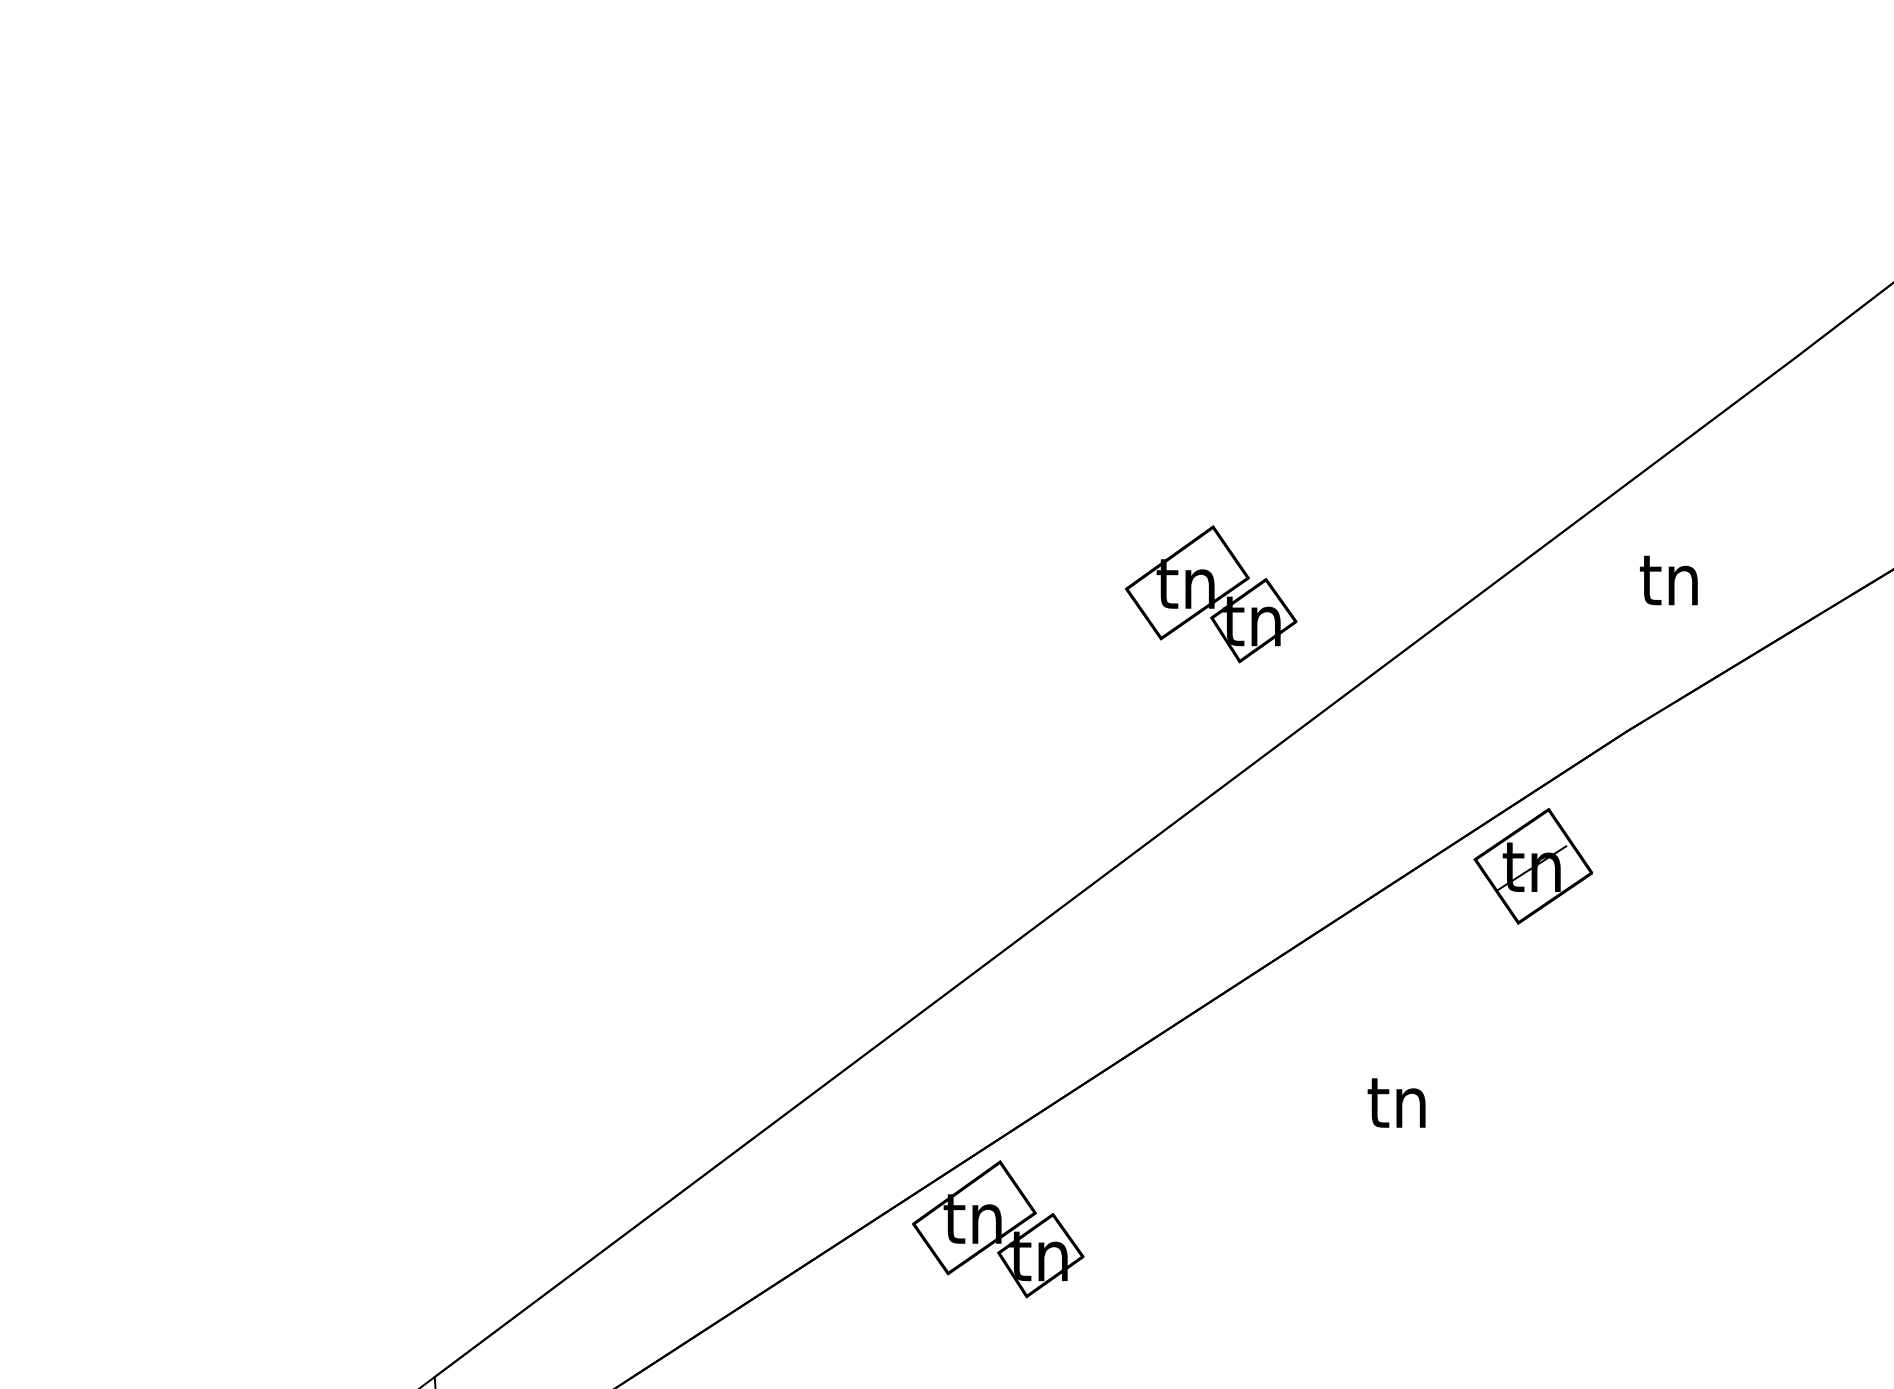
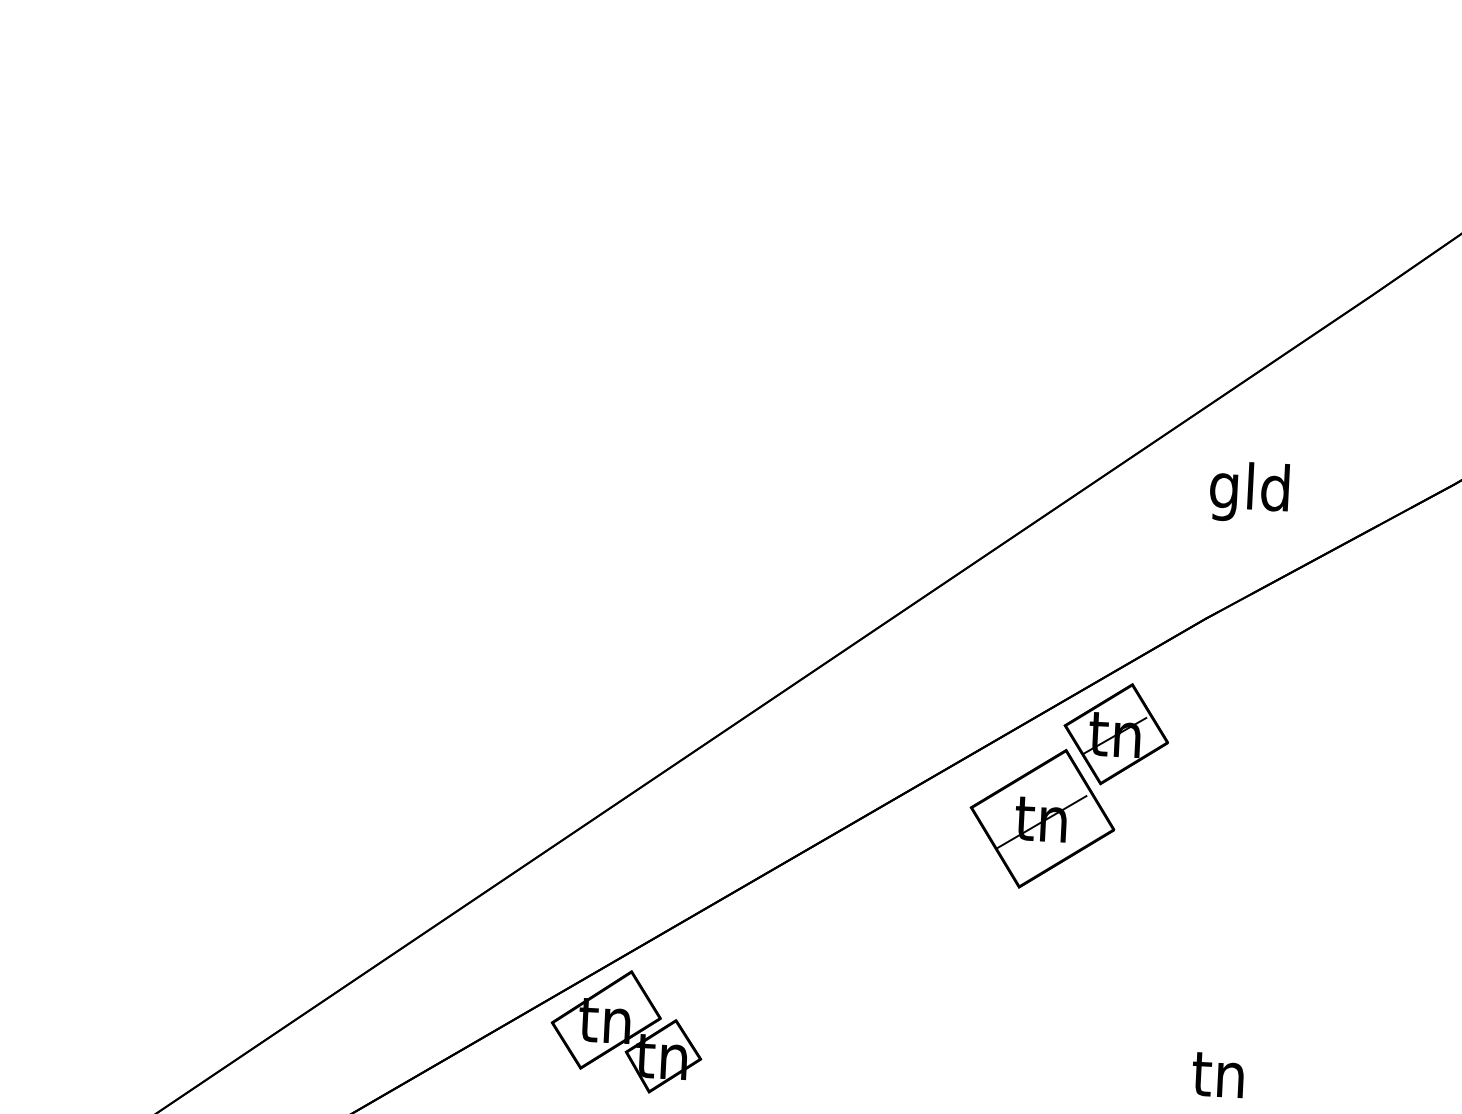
text: (1669, 585) -> (1249, 492), tn -> gld
part: (1211, 594) -> (843, 479), removed
part: (1454, 965) -> (1042, 818), added
text: (1396, 1102) -> (1218, 1074), moved

